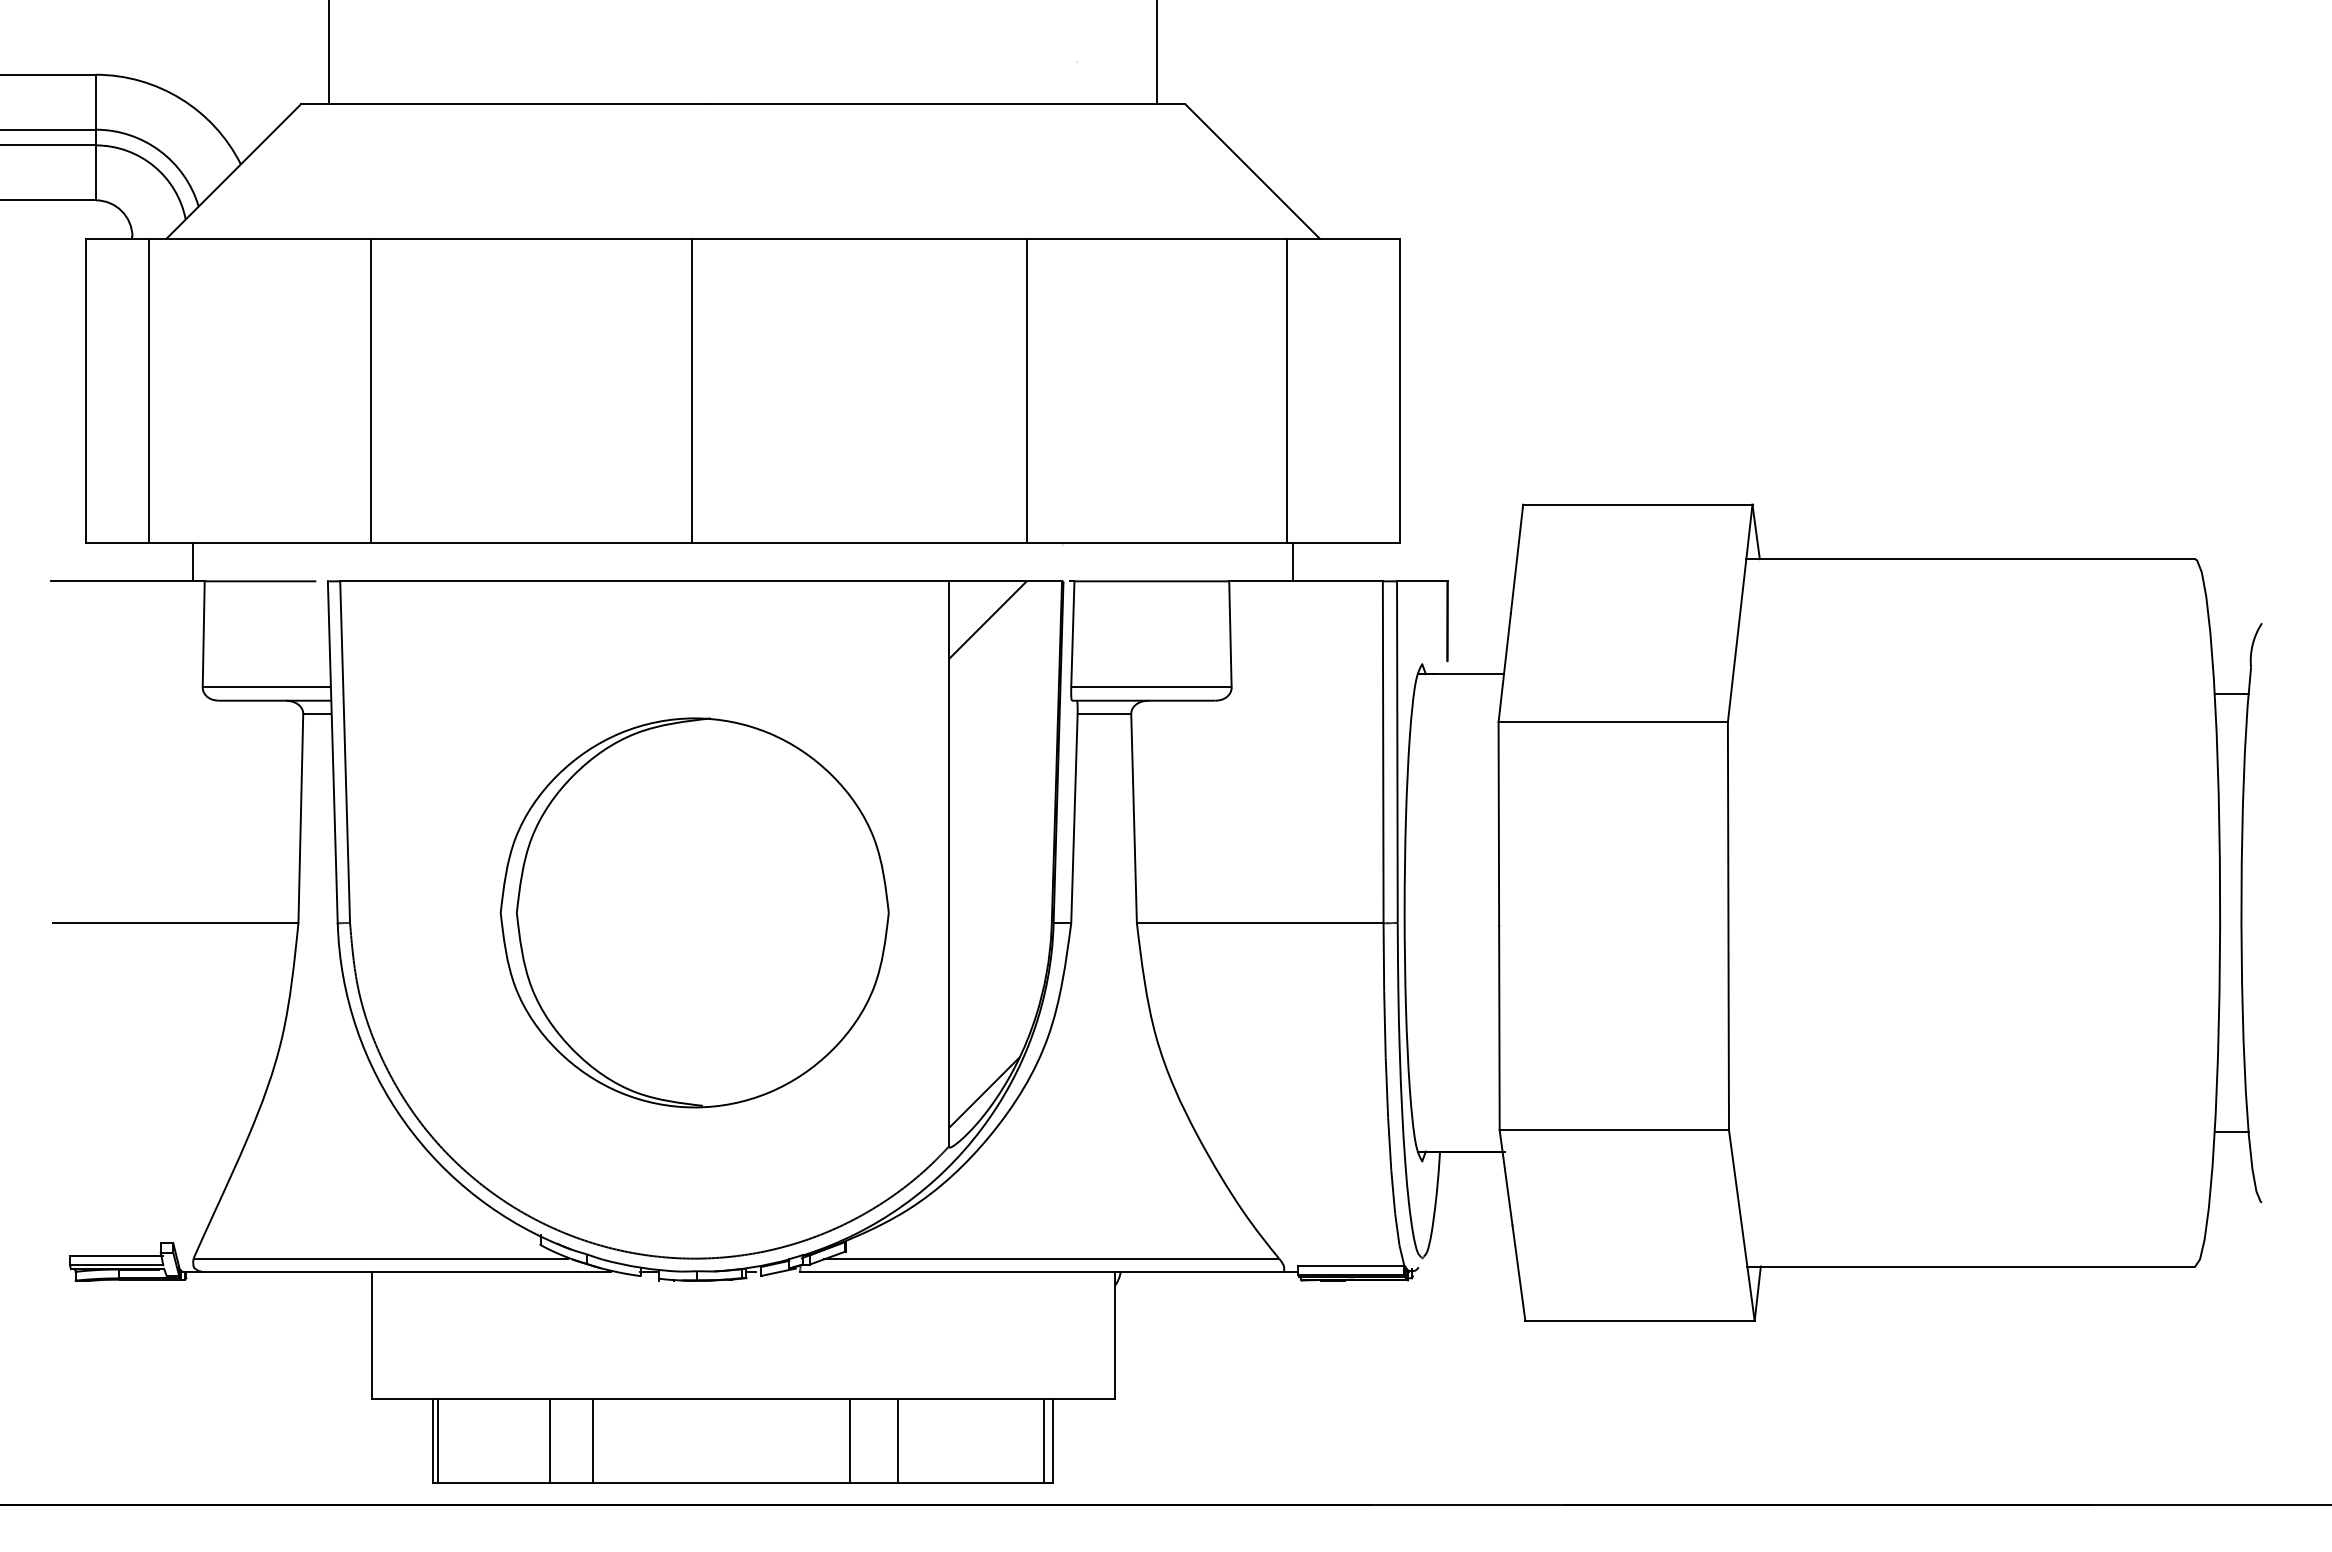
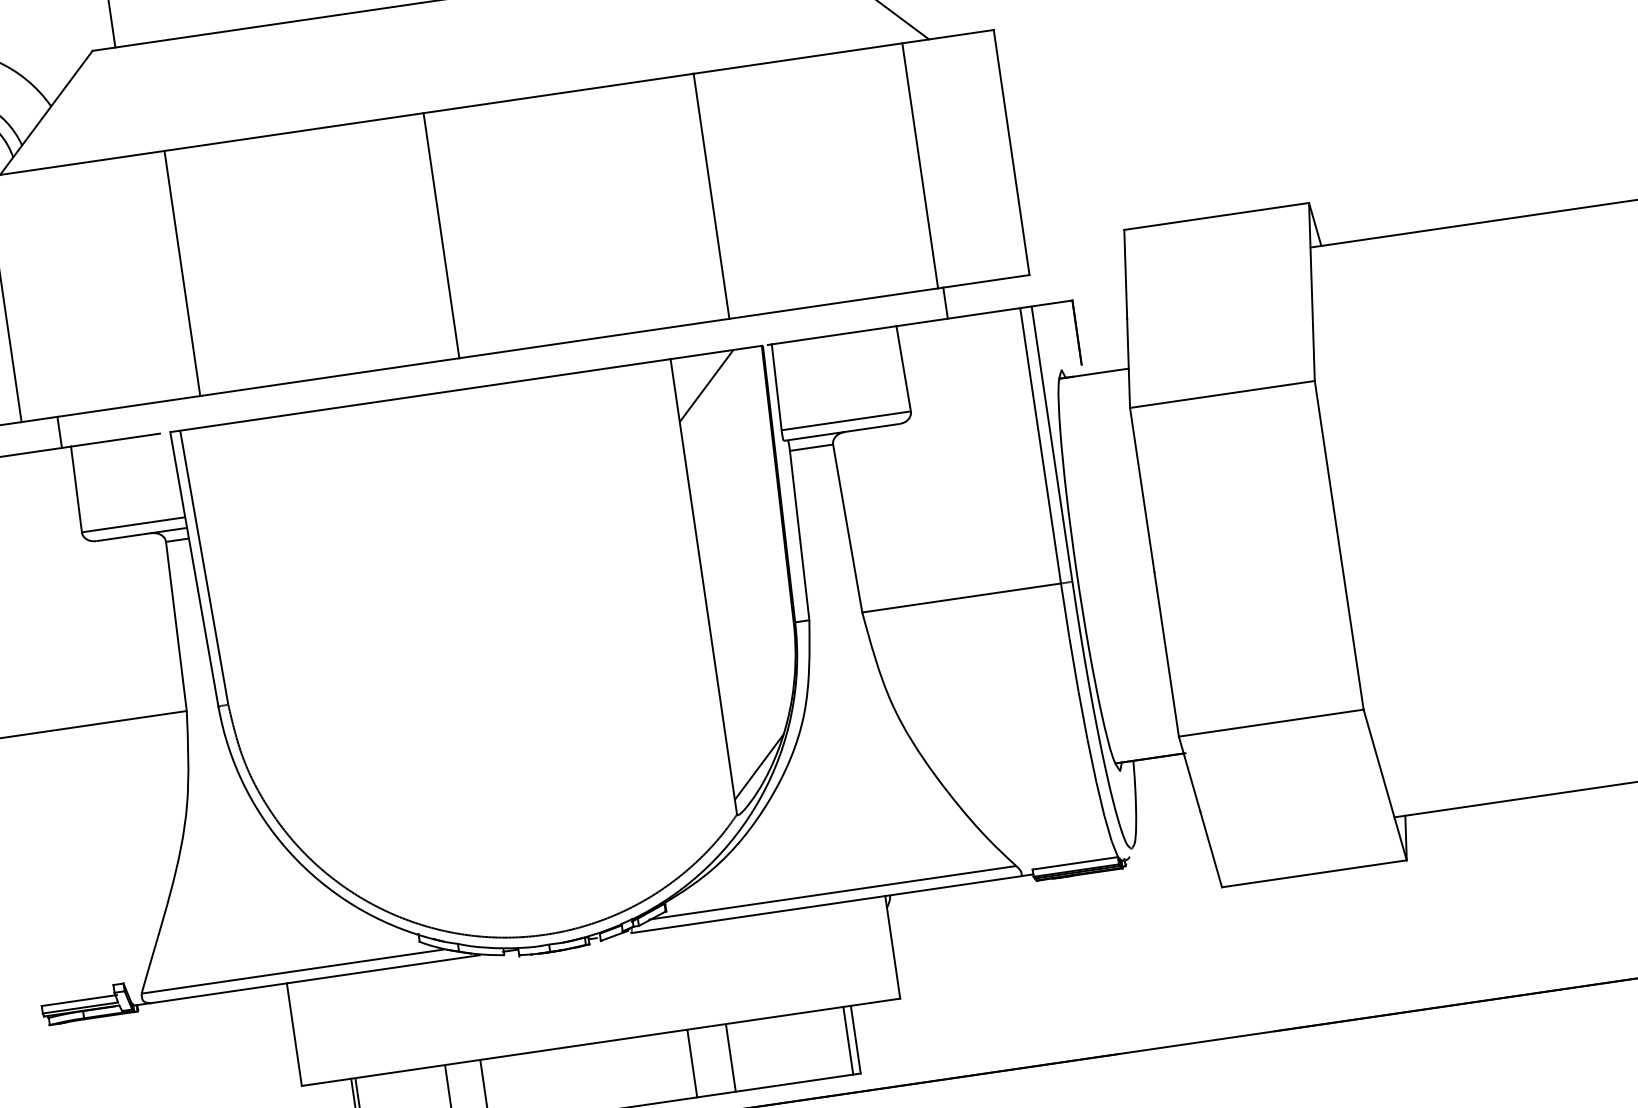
part: (694, 912) -> (504, 655), removed

